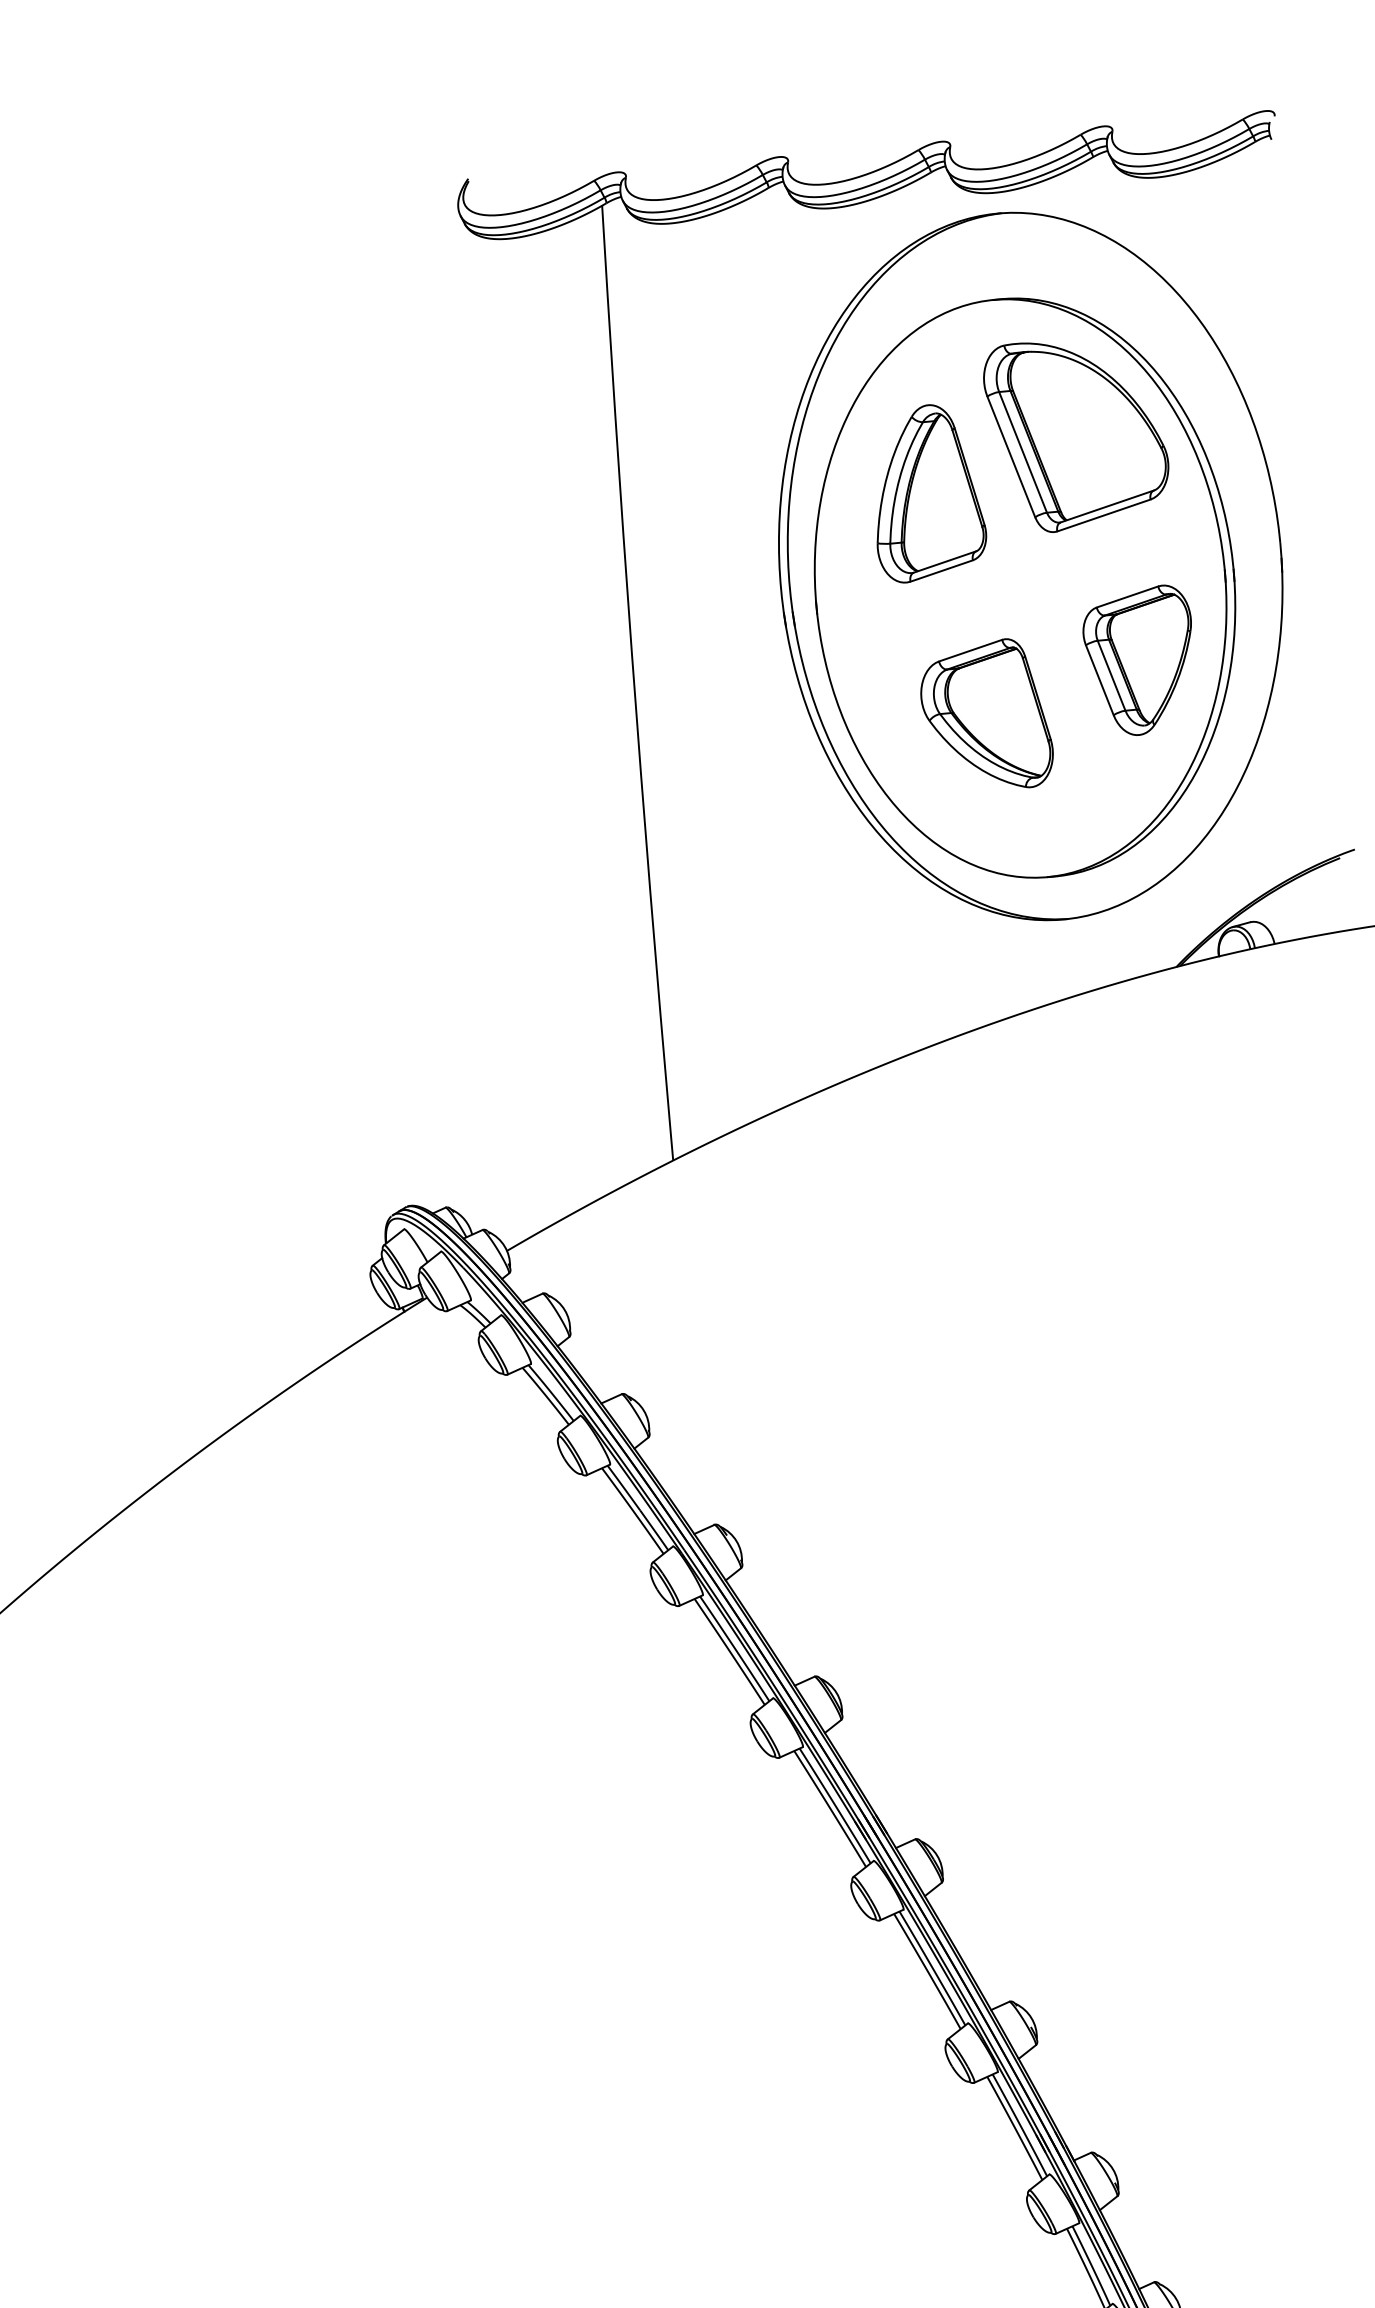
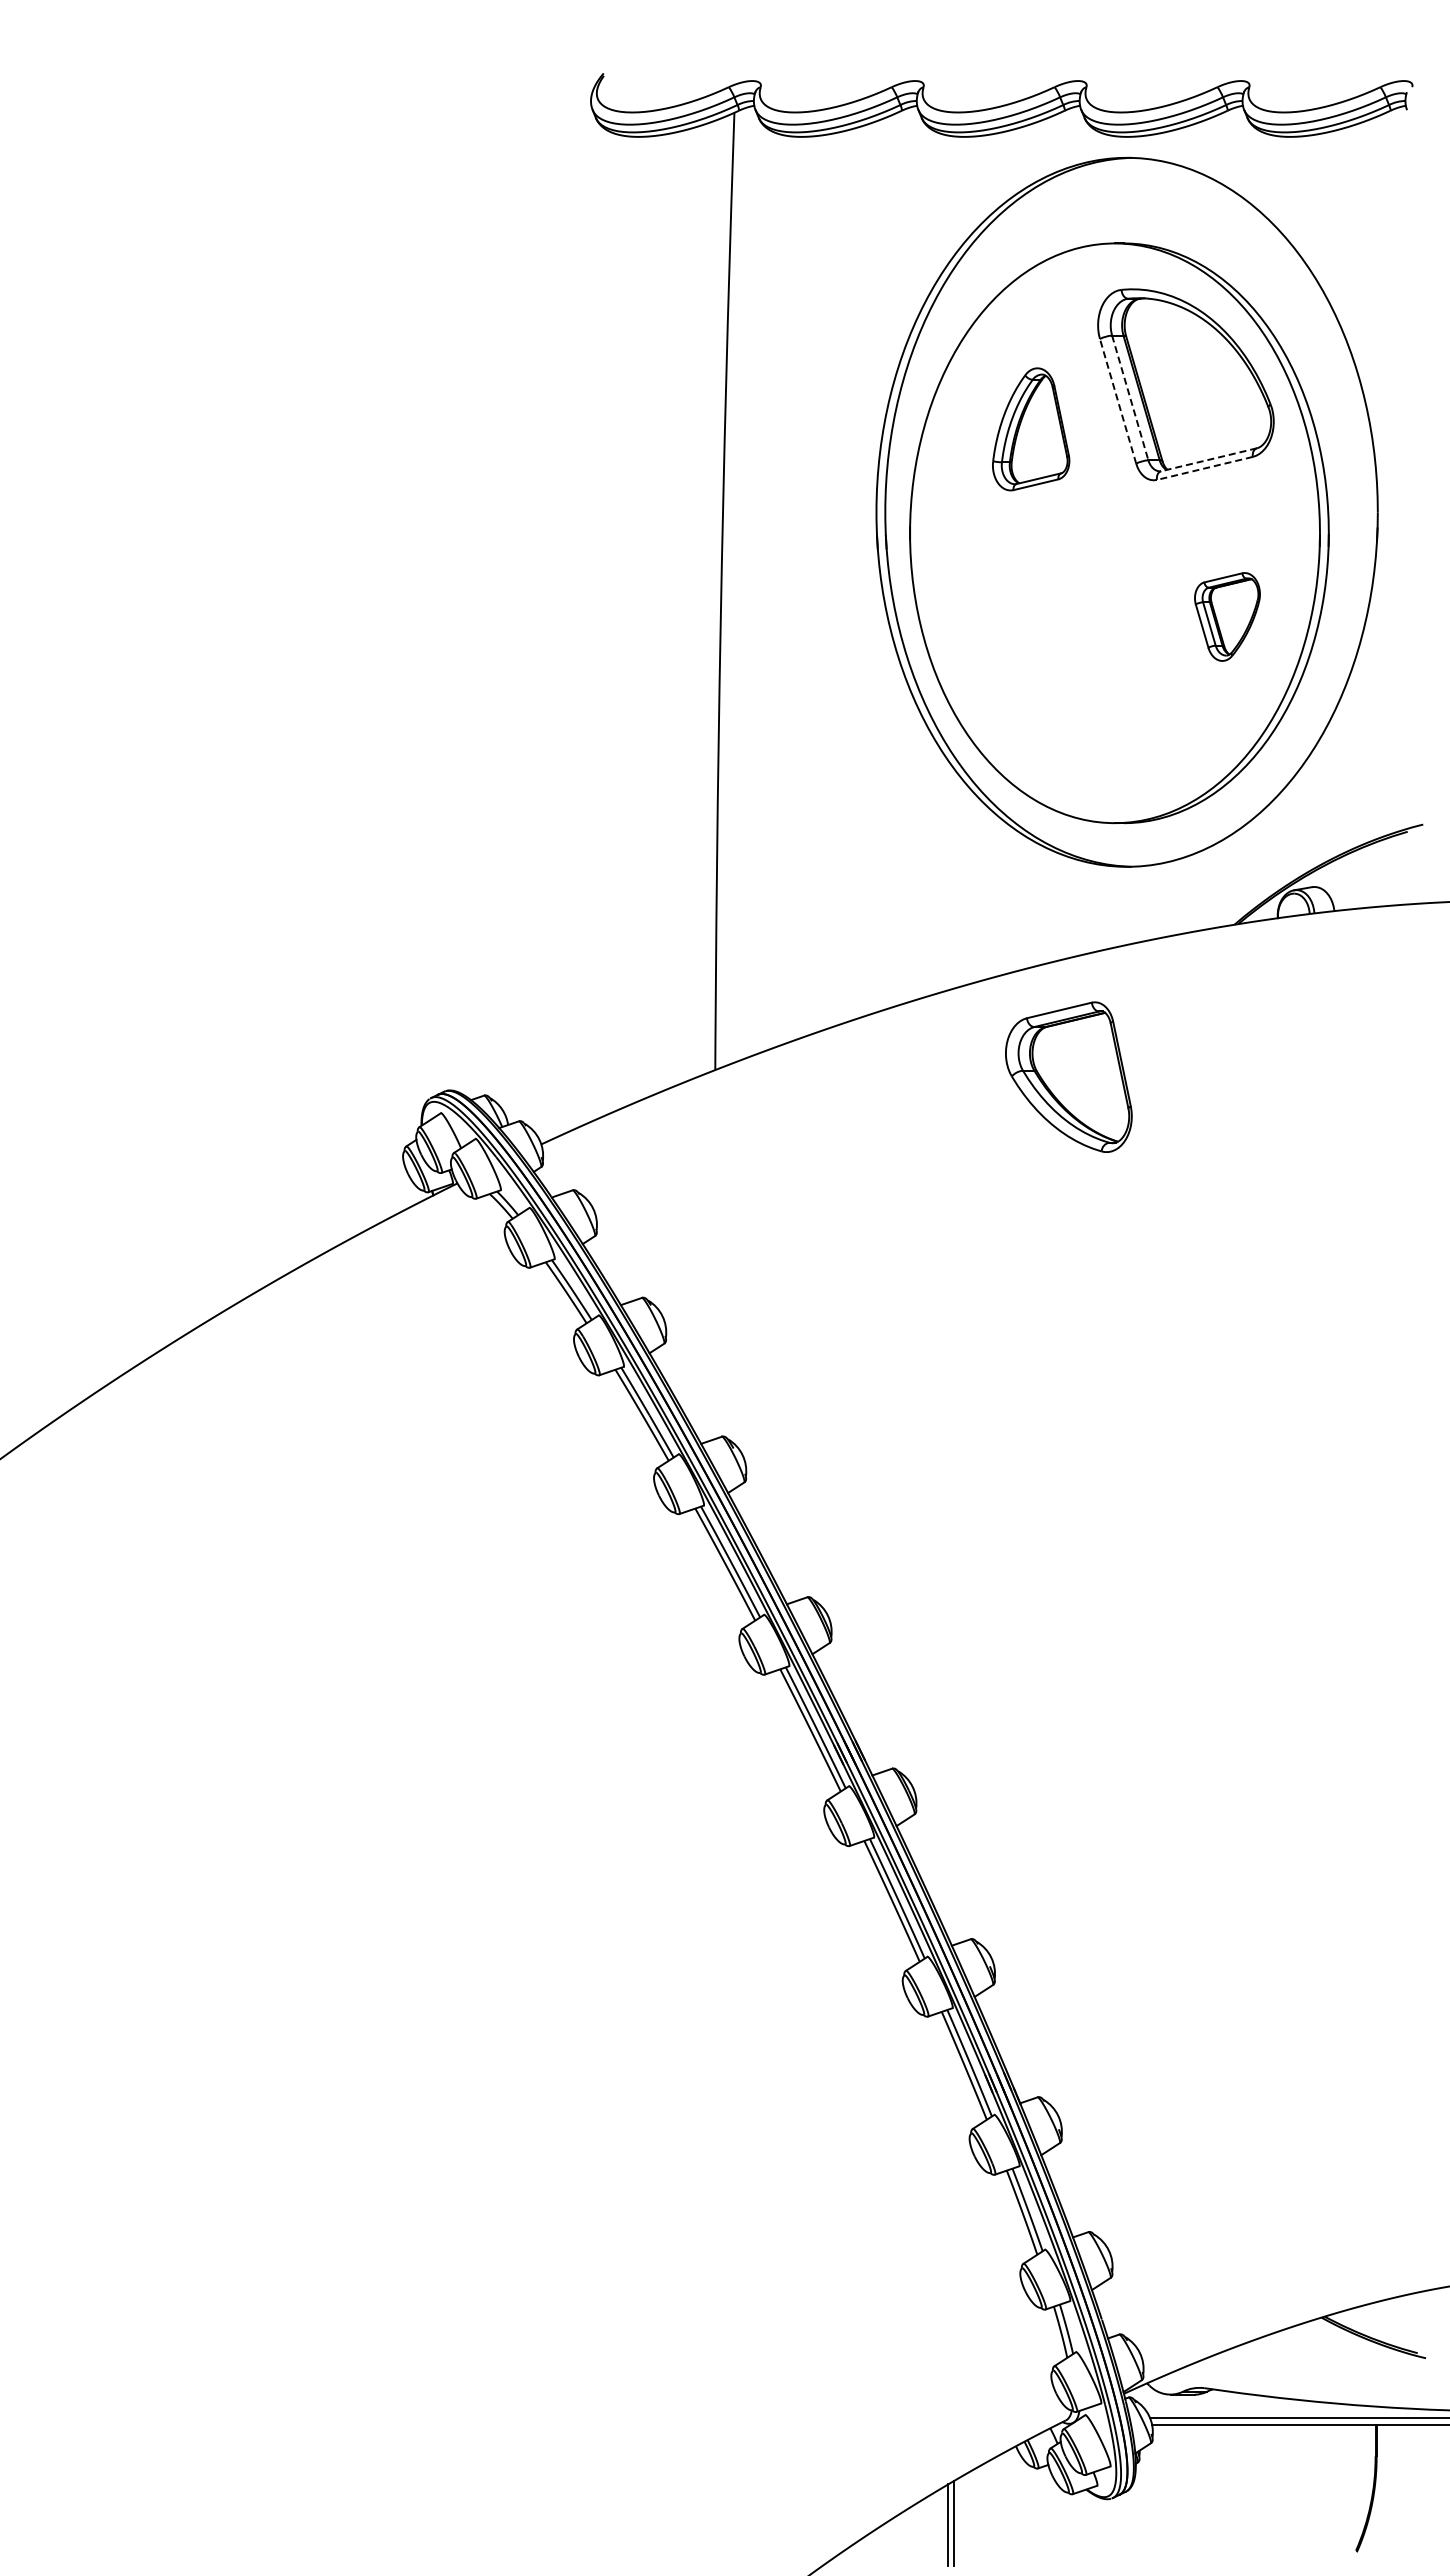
line: (1023, 451) -> (1130, 397), solid -> dashed
line: (1011, 456) -> (1118, 401), solid -> dashed
part: (926, 493) -> (1030, 429), size x0.7
line: (1106, 506) -> (1208, 459), solid -> dashed
line: (1103, 515) -> (1204, 468), solid -> dashed
part: (1140, 660) -> (1227, 616), size x0.6
part: (985, 715) -> (1068, 1076), moved

